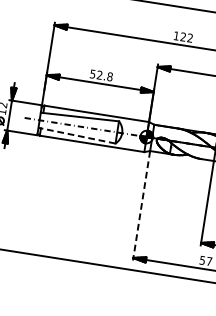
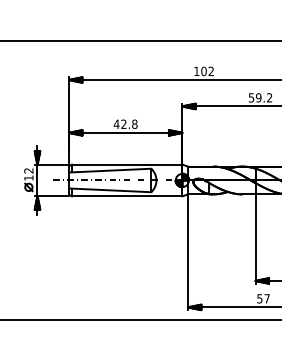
text: (182, 37) -> (203, 71), 122 -> 102
text: (92, 73) -> (116, 123), 52.8 -> 42.8
line: (76, 135) -> (109, 190), dashed -> solid
line: (141, 206) -> (188, 252), dashed -> solid

